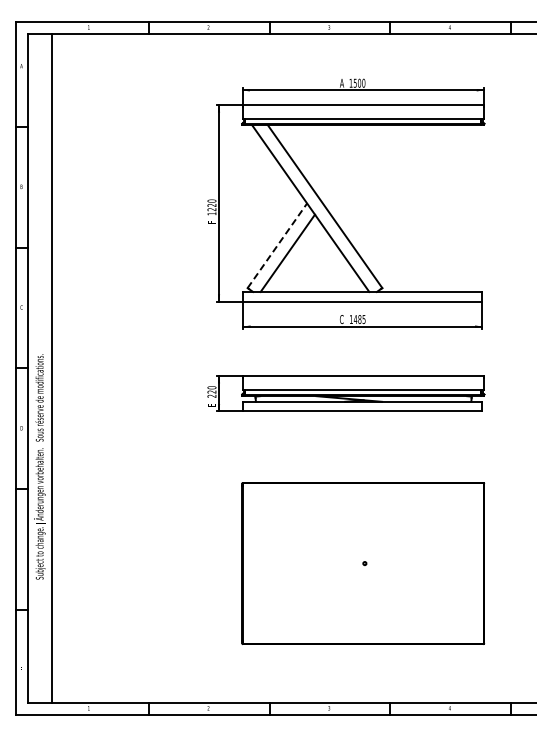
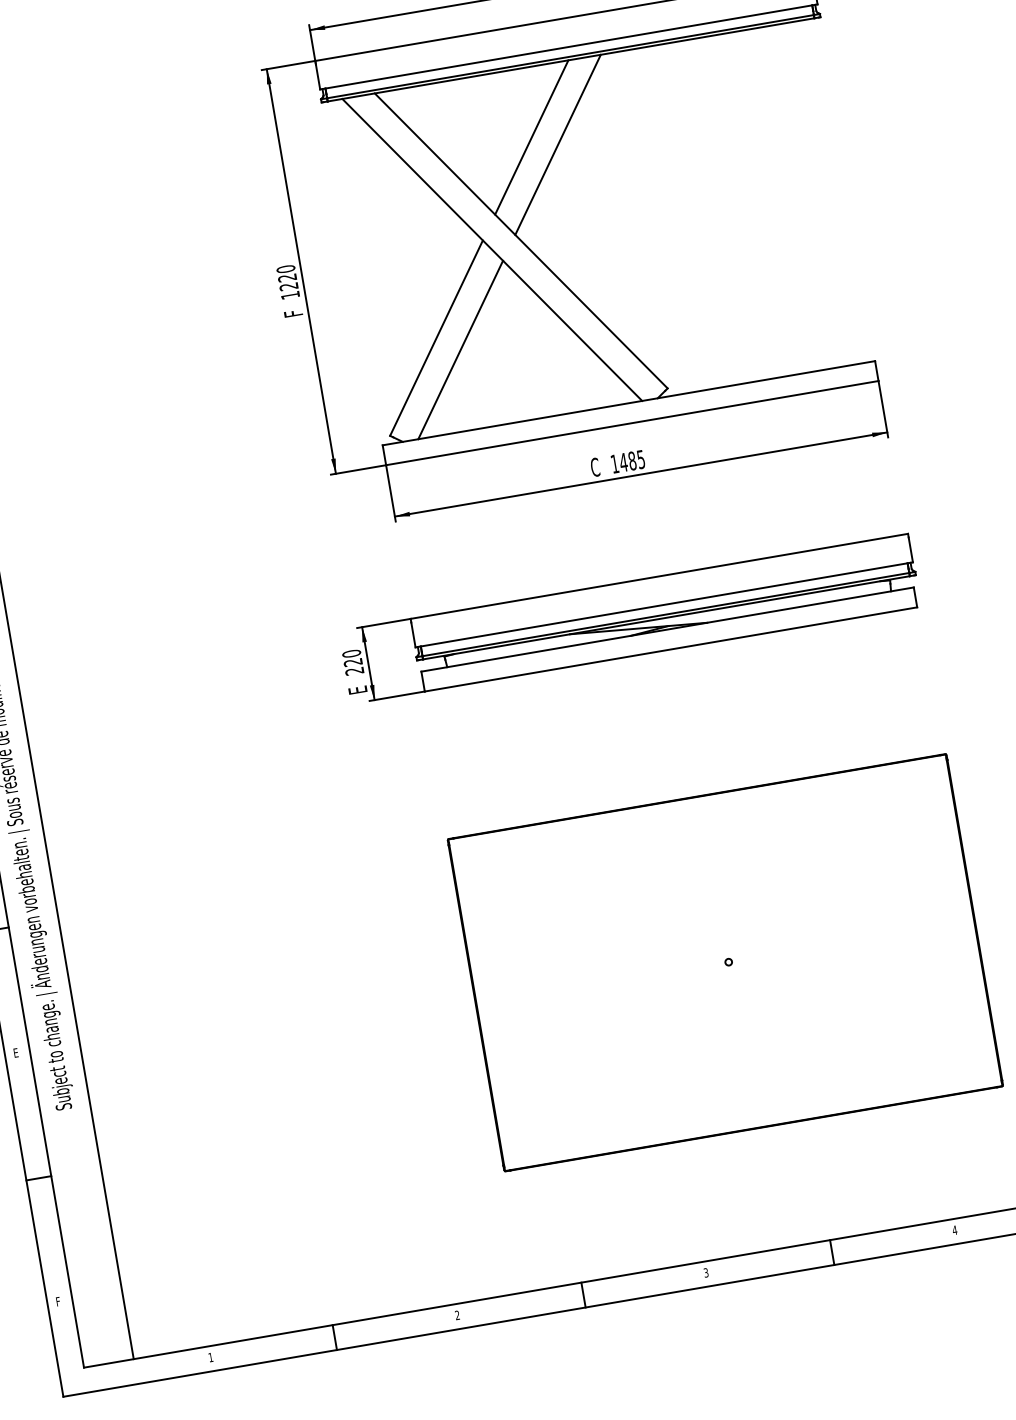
line: (338, 158) -> (531, 136), added
line: (349, 164) -> (556, 145), added
line: (277, 245) -> (436, 337), dashed -> solid

